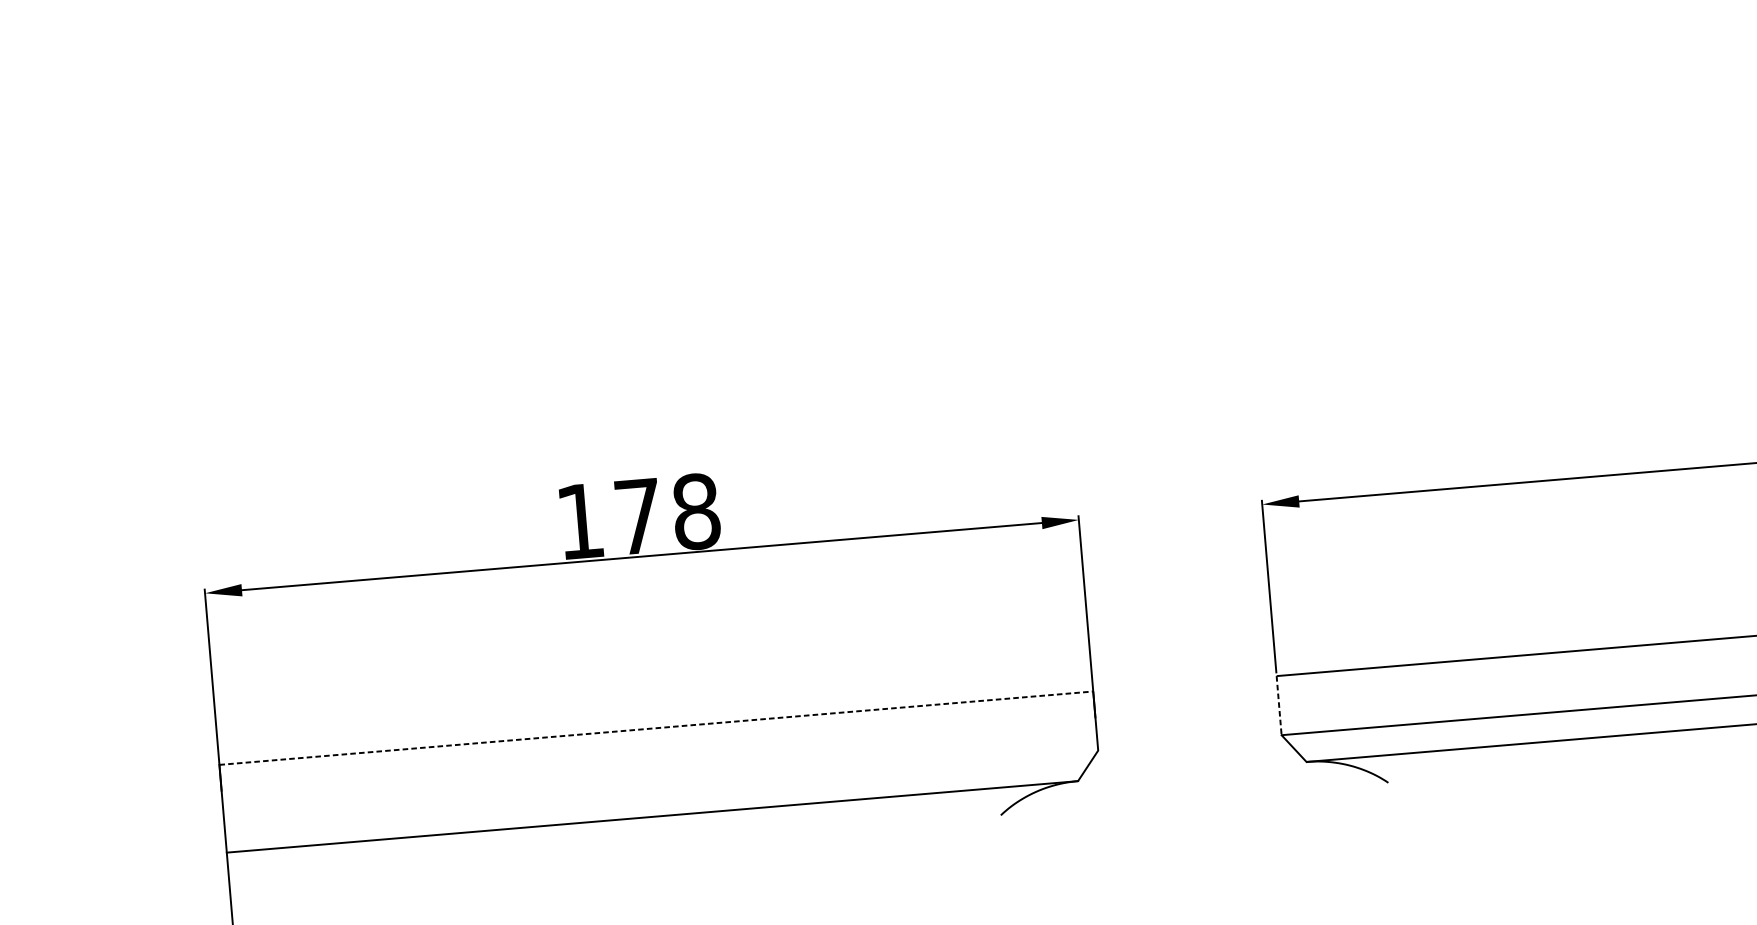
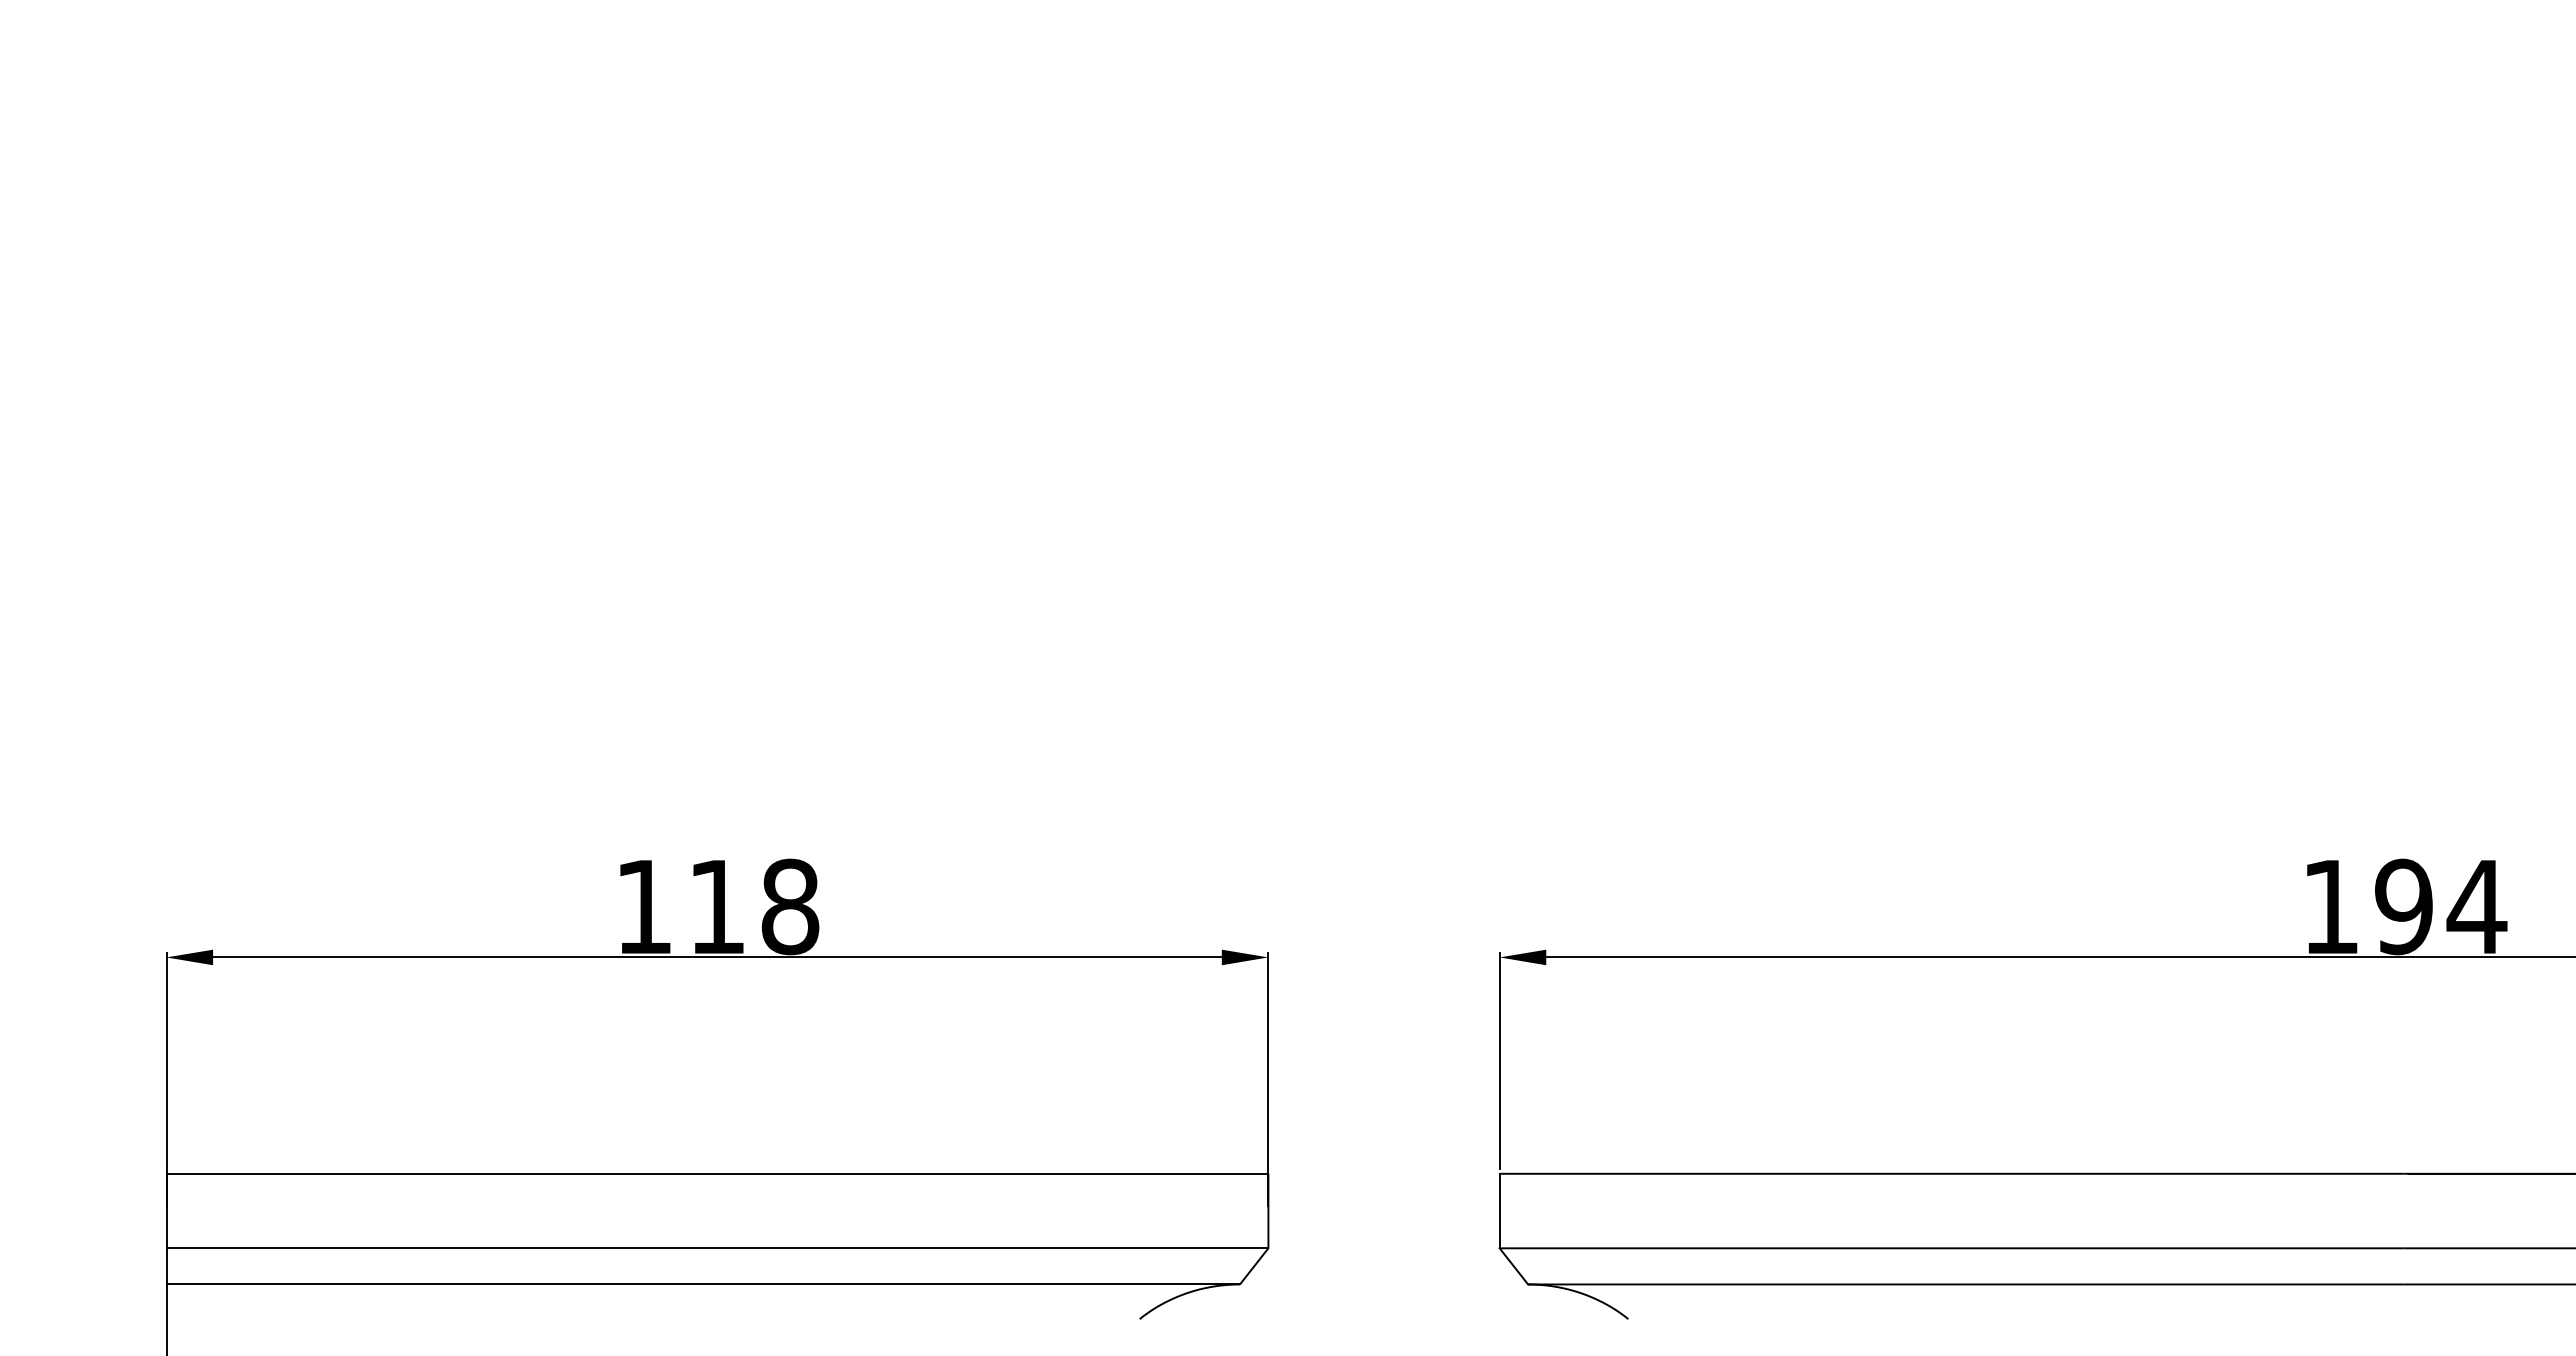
text: (638, 516) -> (717, 906), 178 -> 118
line: (1279, 706) -> (1499, 1211), dashed -> solid
line: (656, 727) -> (717, 1173), dashed -> solid
line: (661, 787) -> (717, 1248), added

